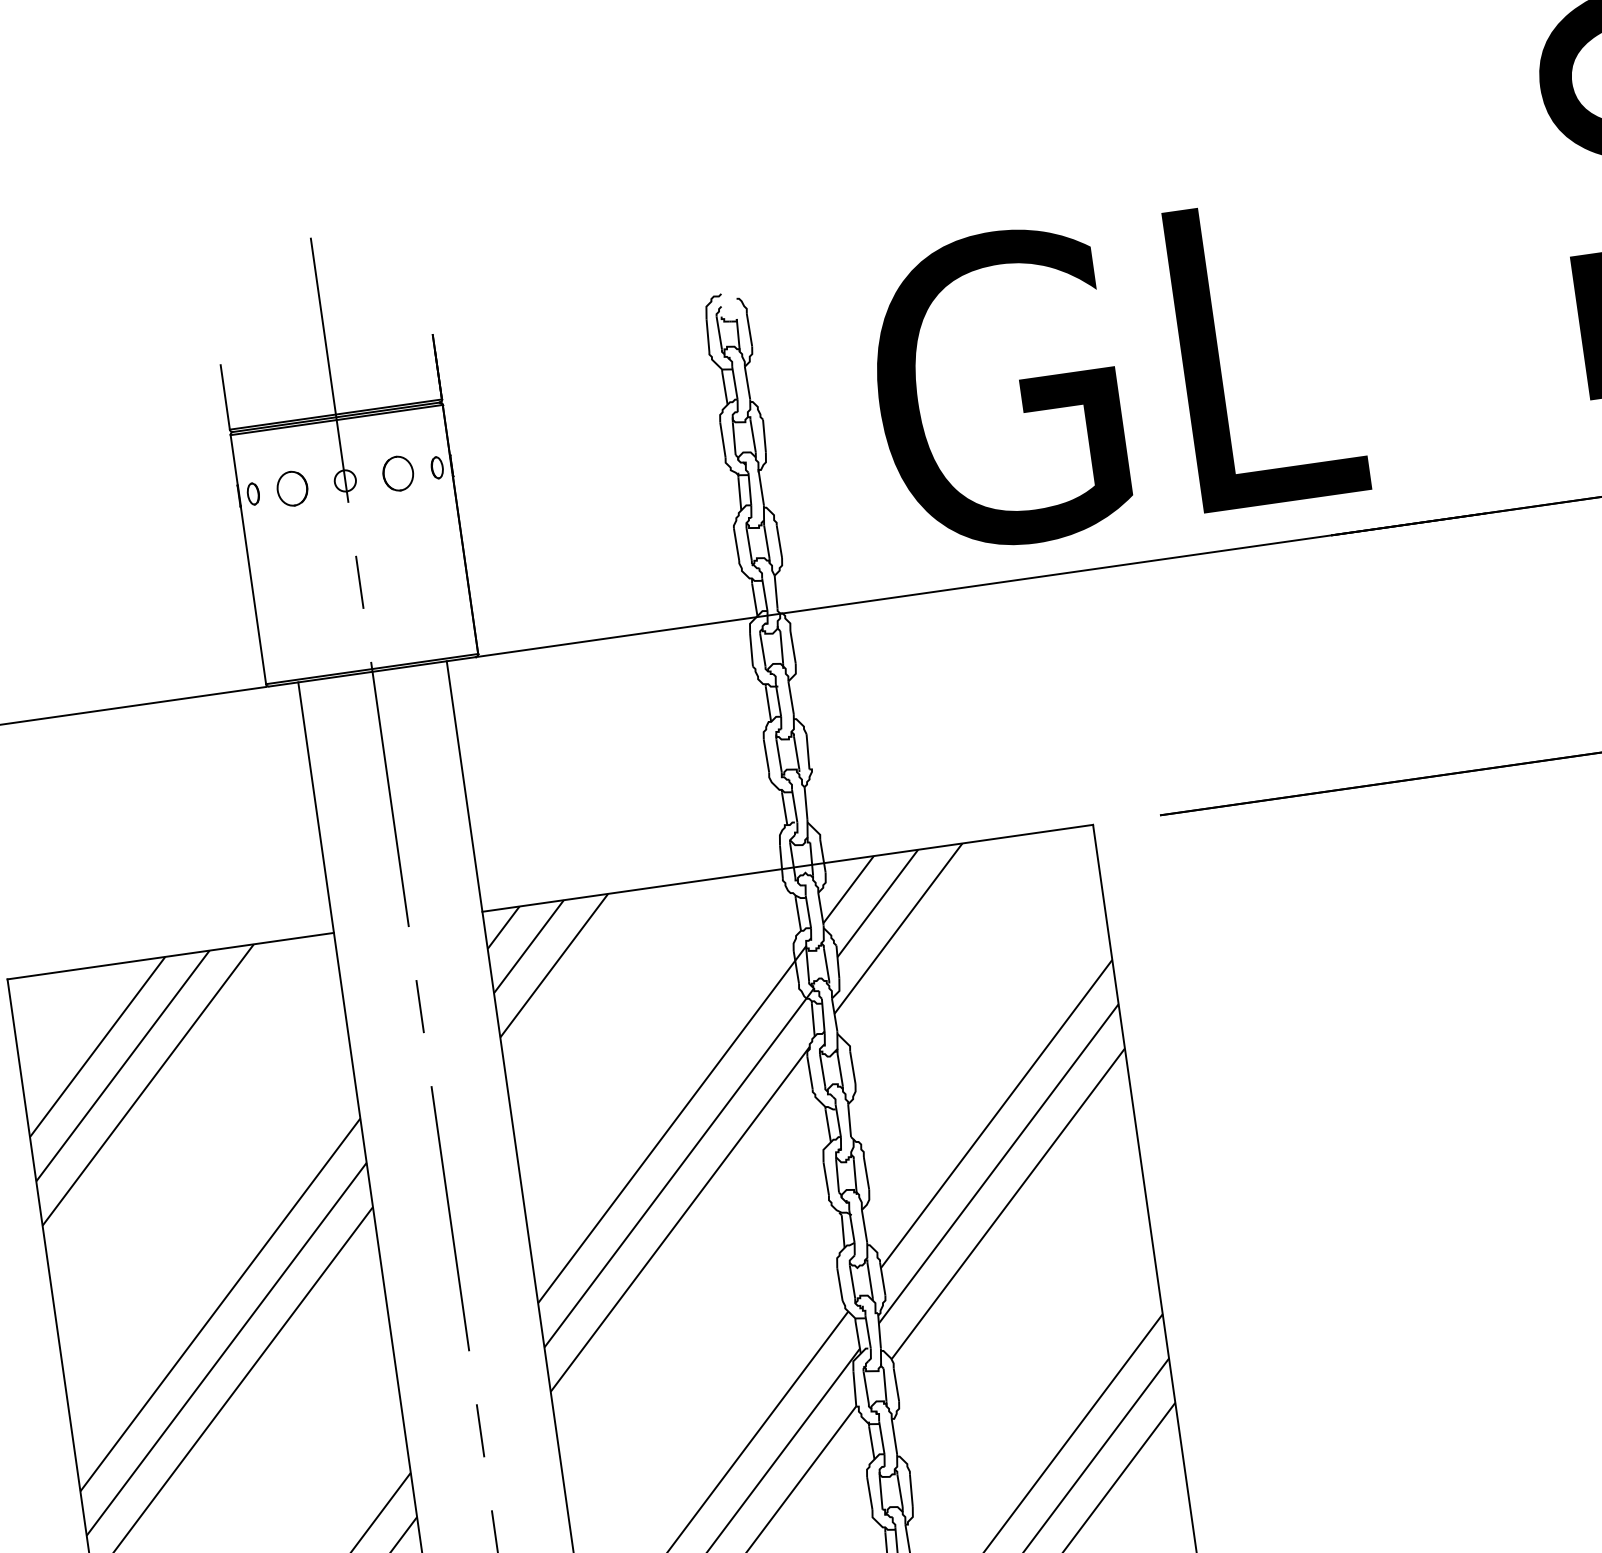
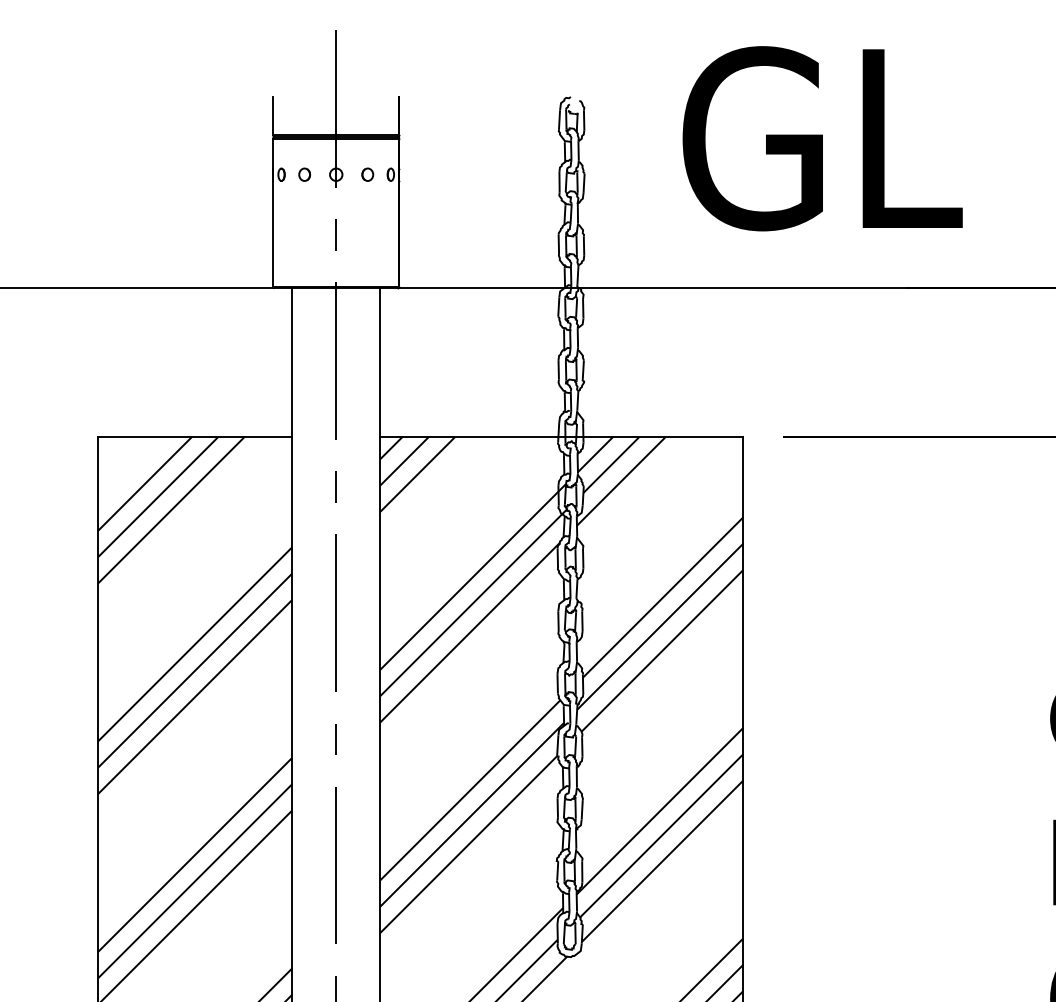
text: (1114, 372) -> (822, 138), moved
part: (397, 473) -> (367, 174), size x0.62
part: (291, 488) -> (304, 174), size x0.62

